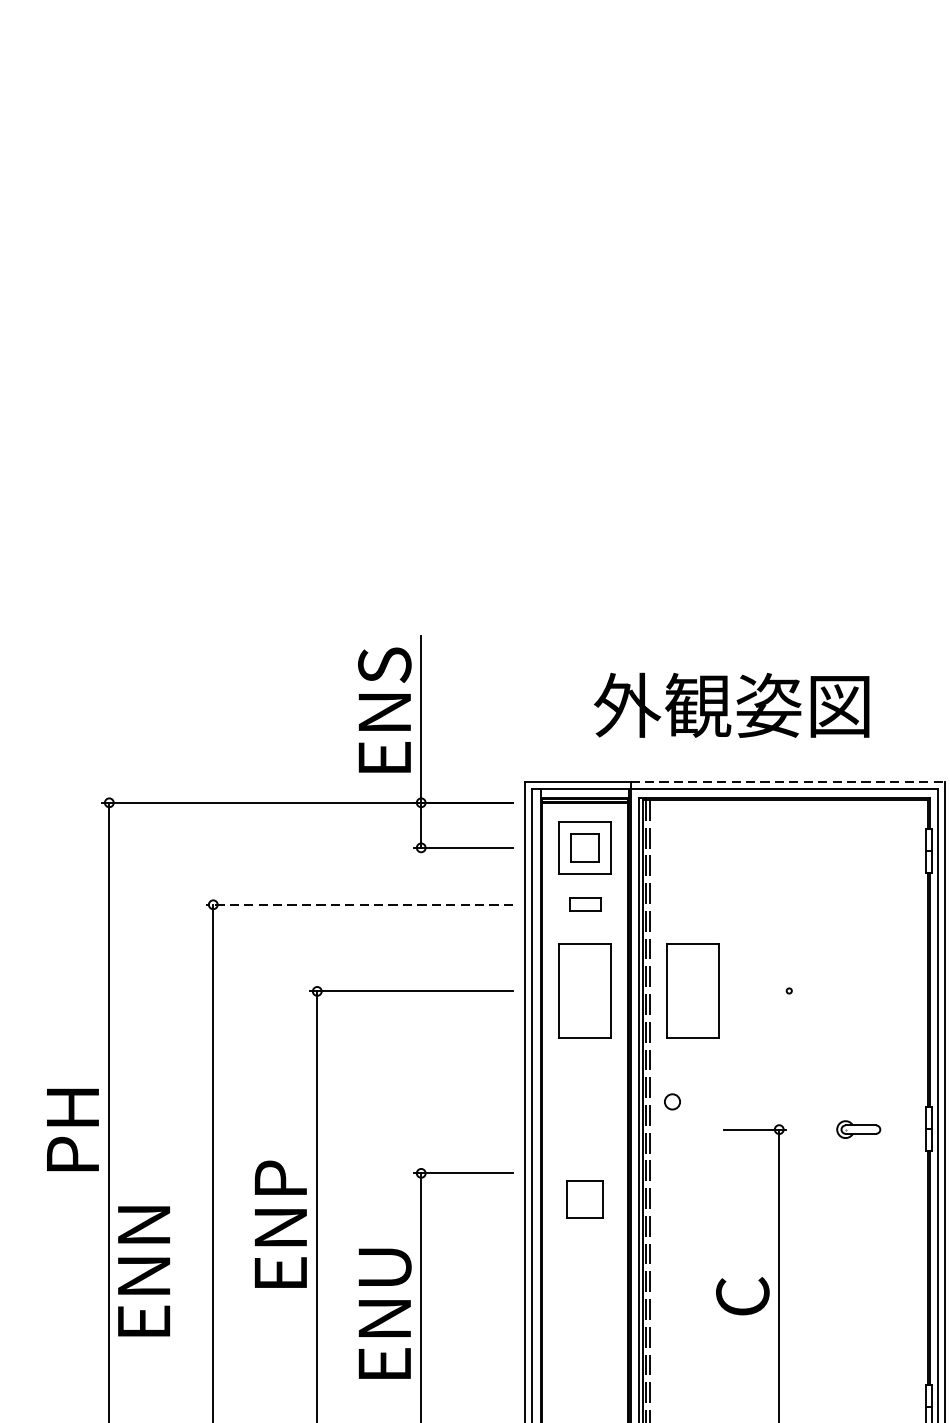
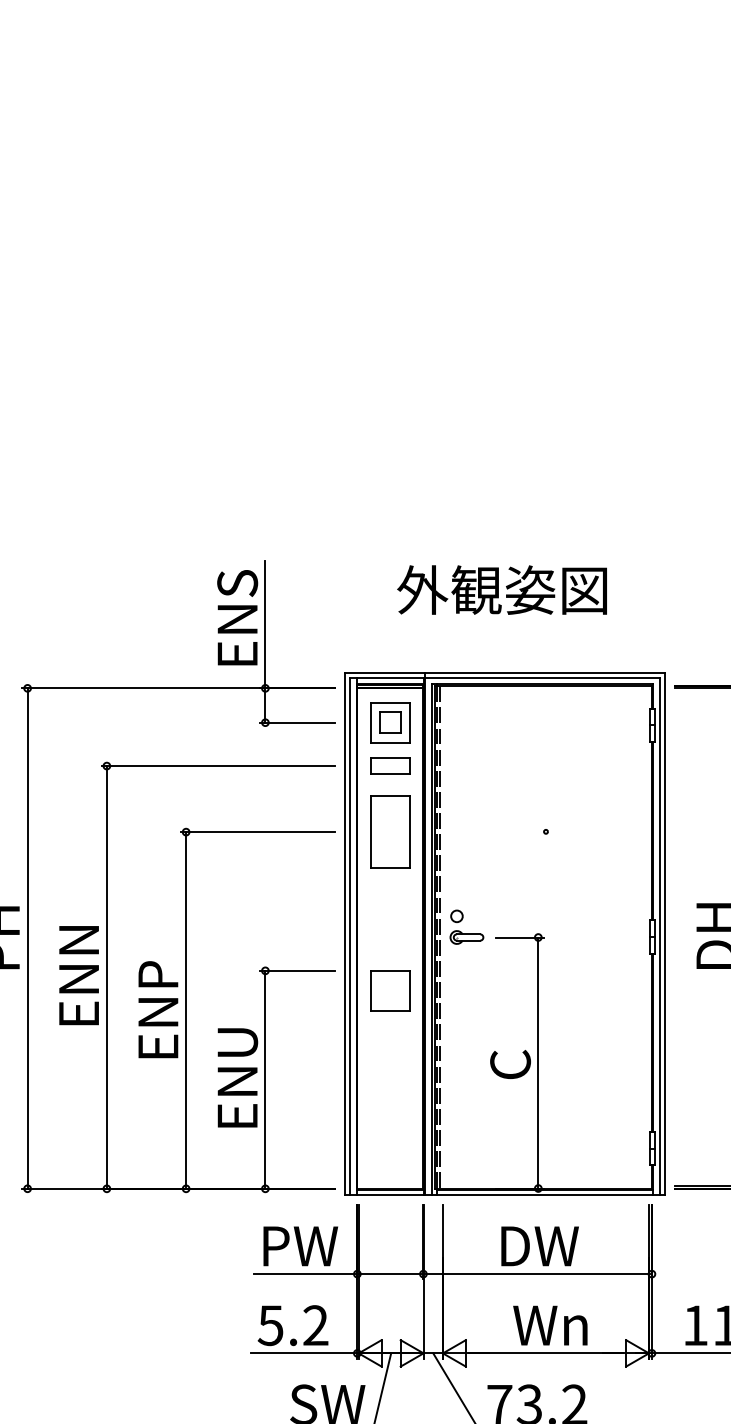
text: (730, 704) -> (501, 589), moved
line: (787, 782) -> (544, 672), dashed -> solid
part: (585, 904) -> (390, 765), size x1.67
line: (359, 905) -> (218, 766), dashed -> solid
part: (692, 990) -> (472, 831), removed
part: (858, 1129) -> (466, 937), moved
part: (585, 1199) -> (390, 990), size x1.43
text: (143, 1271) -> (78, 975), moved

